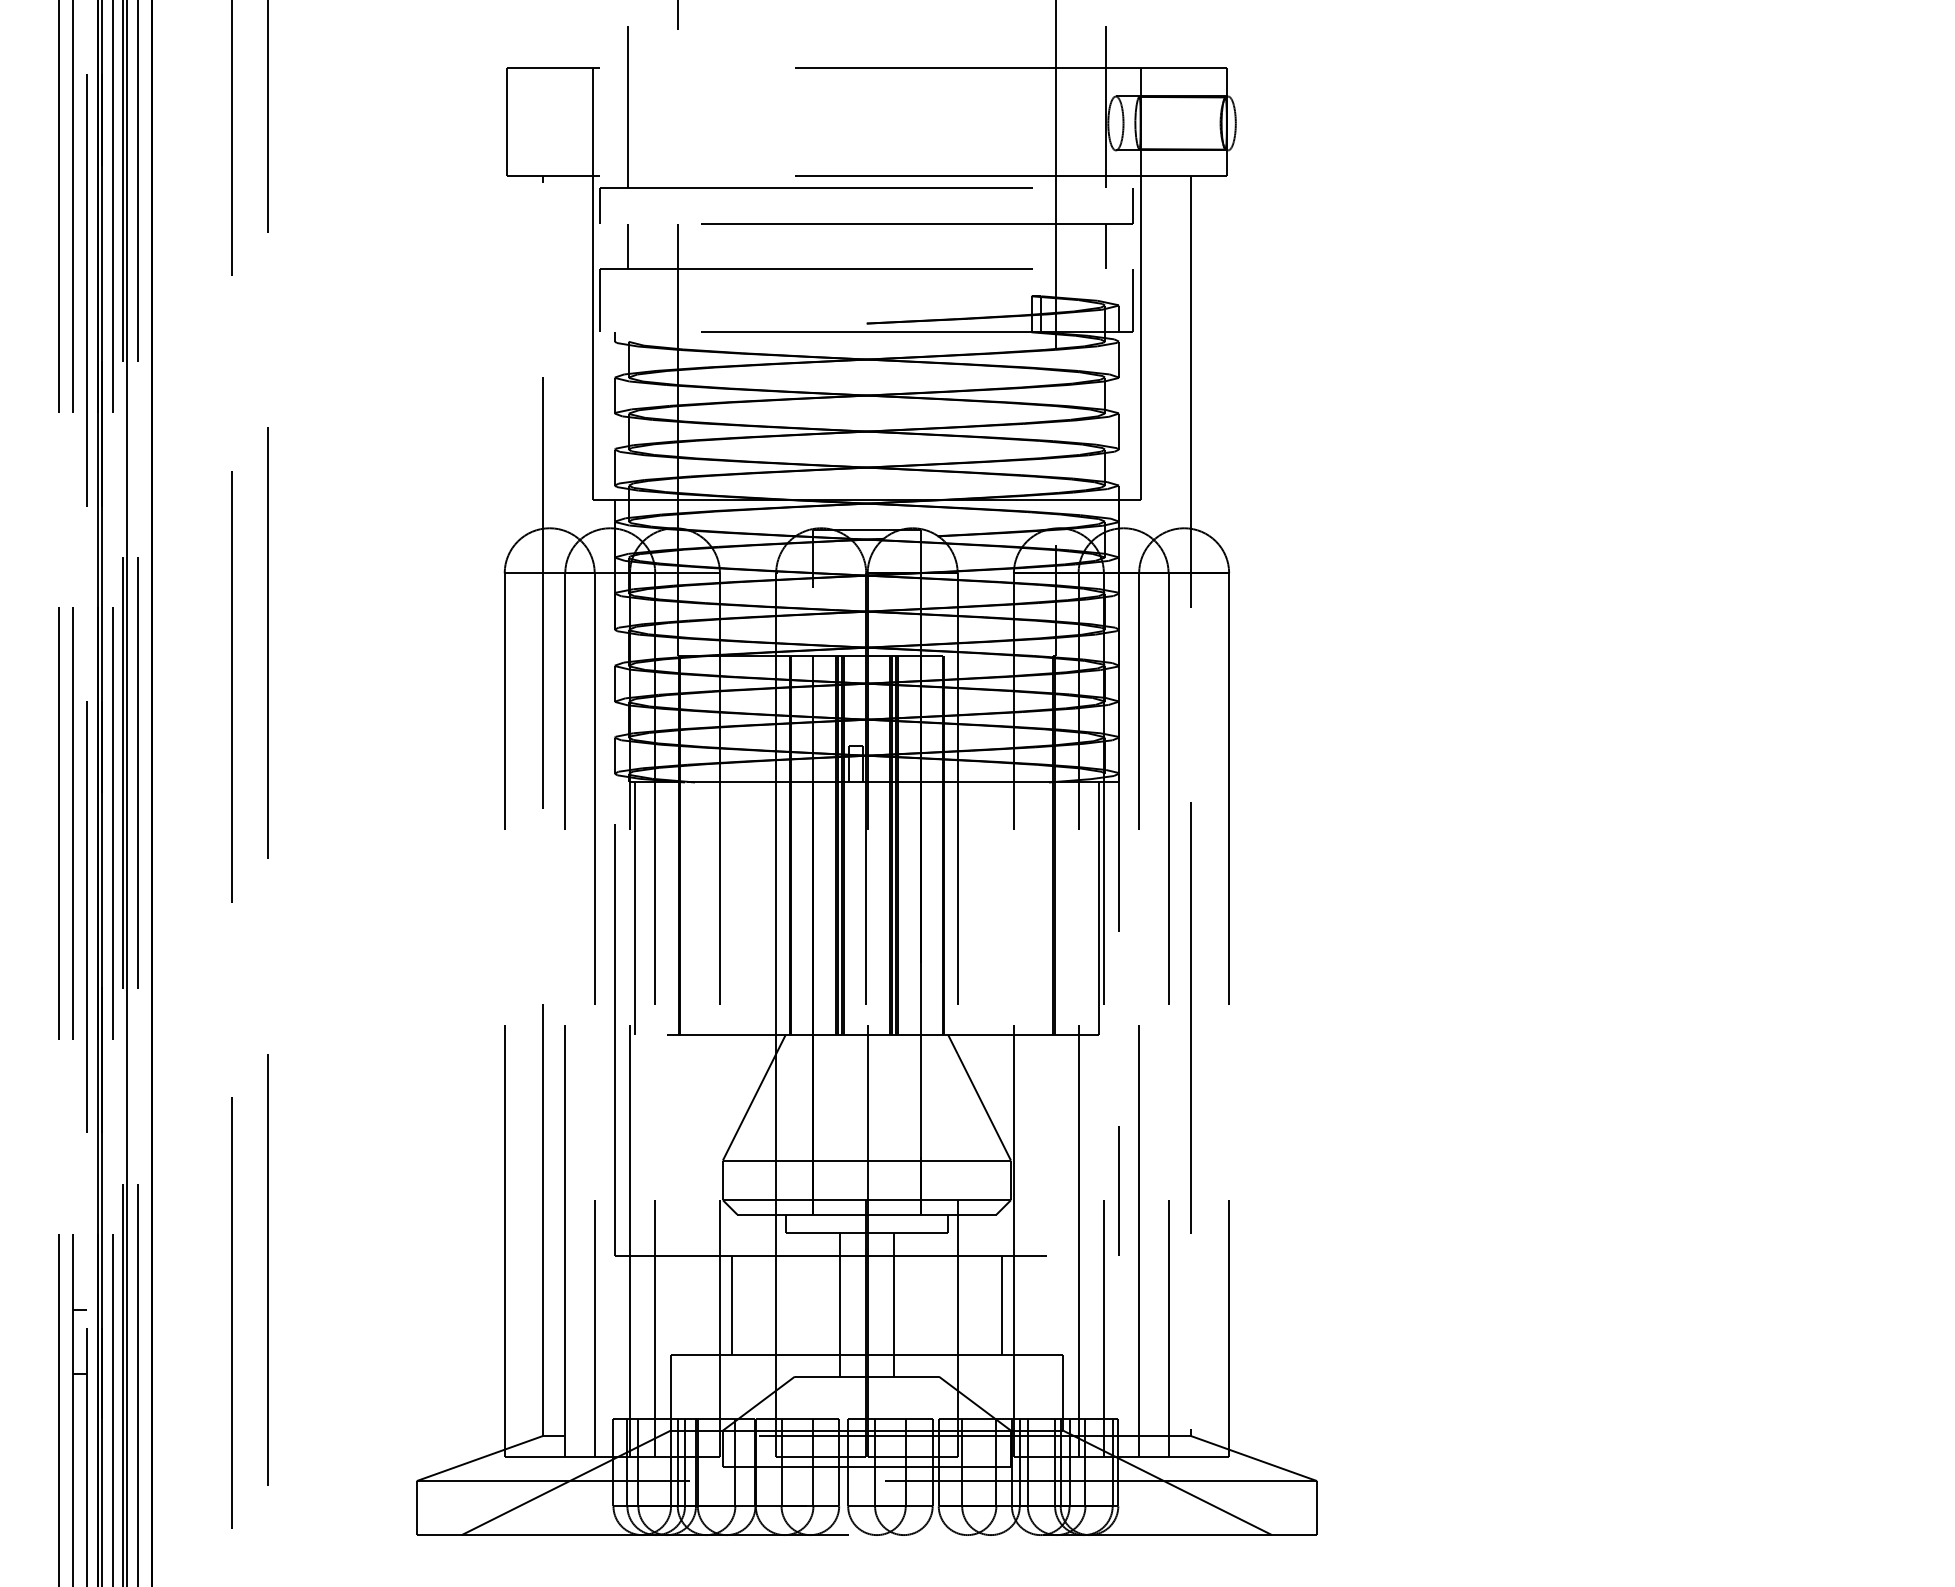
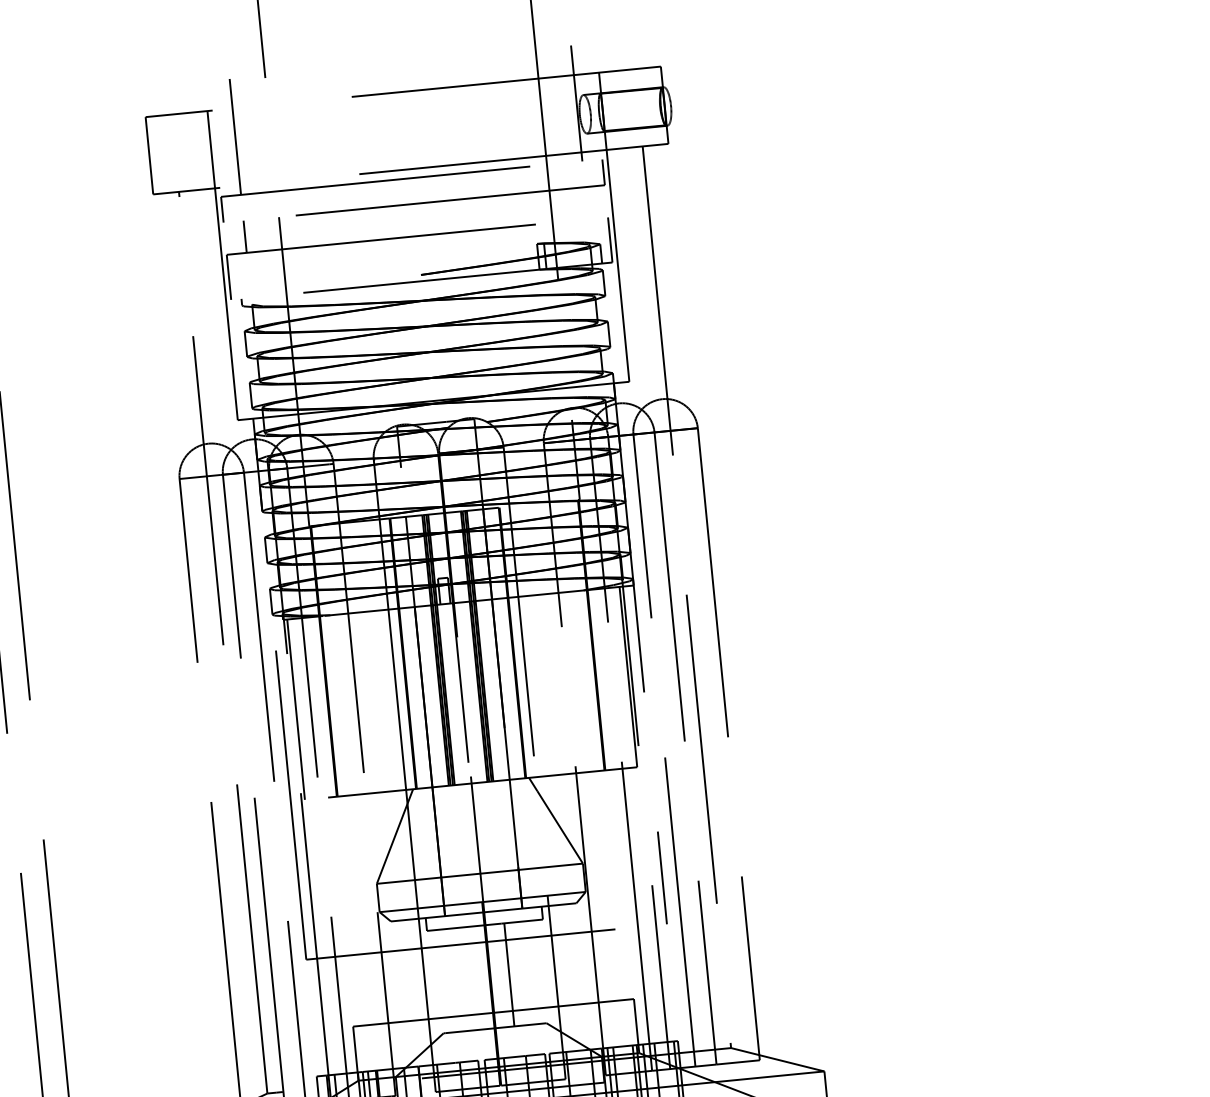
line: (1105, 246) -> (586, 203), removed
line: (839, 1304) -> (470, 978), removed
line: (731, 1305) -> (393, 986), removed
line: (1001, 1305) -> (586, 967), removed

